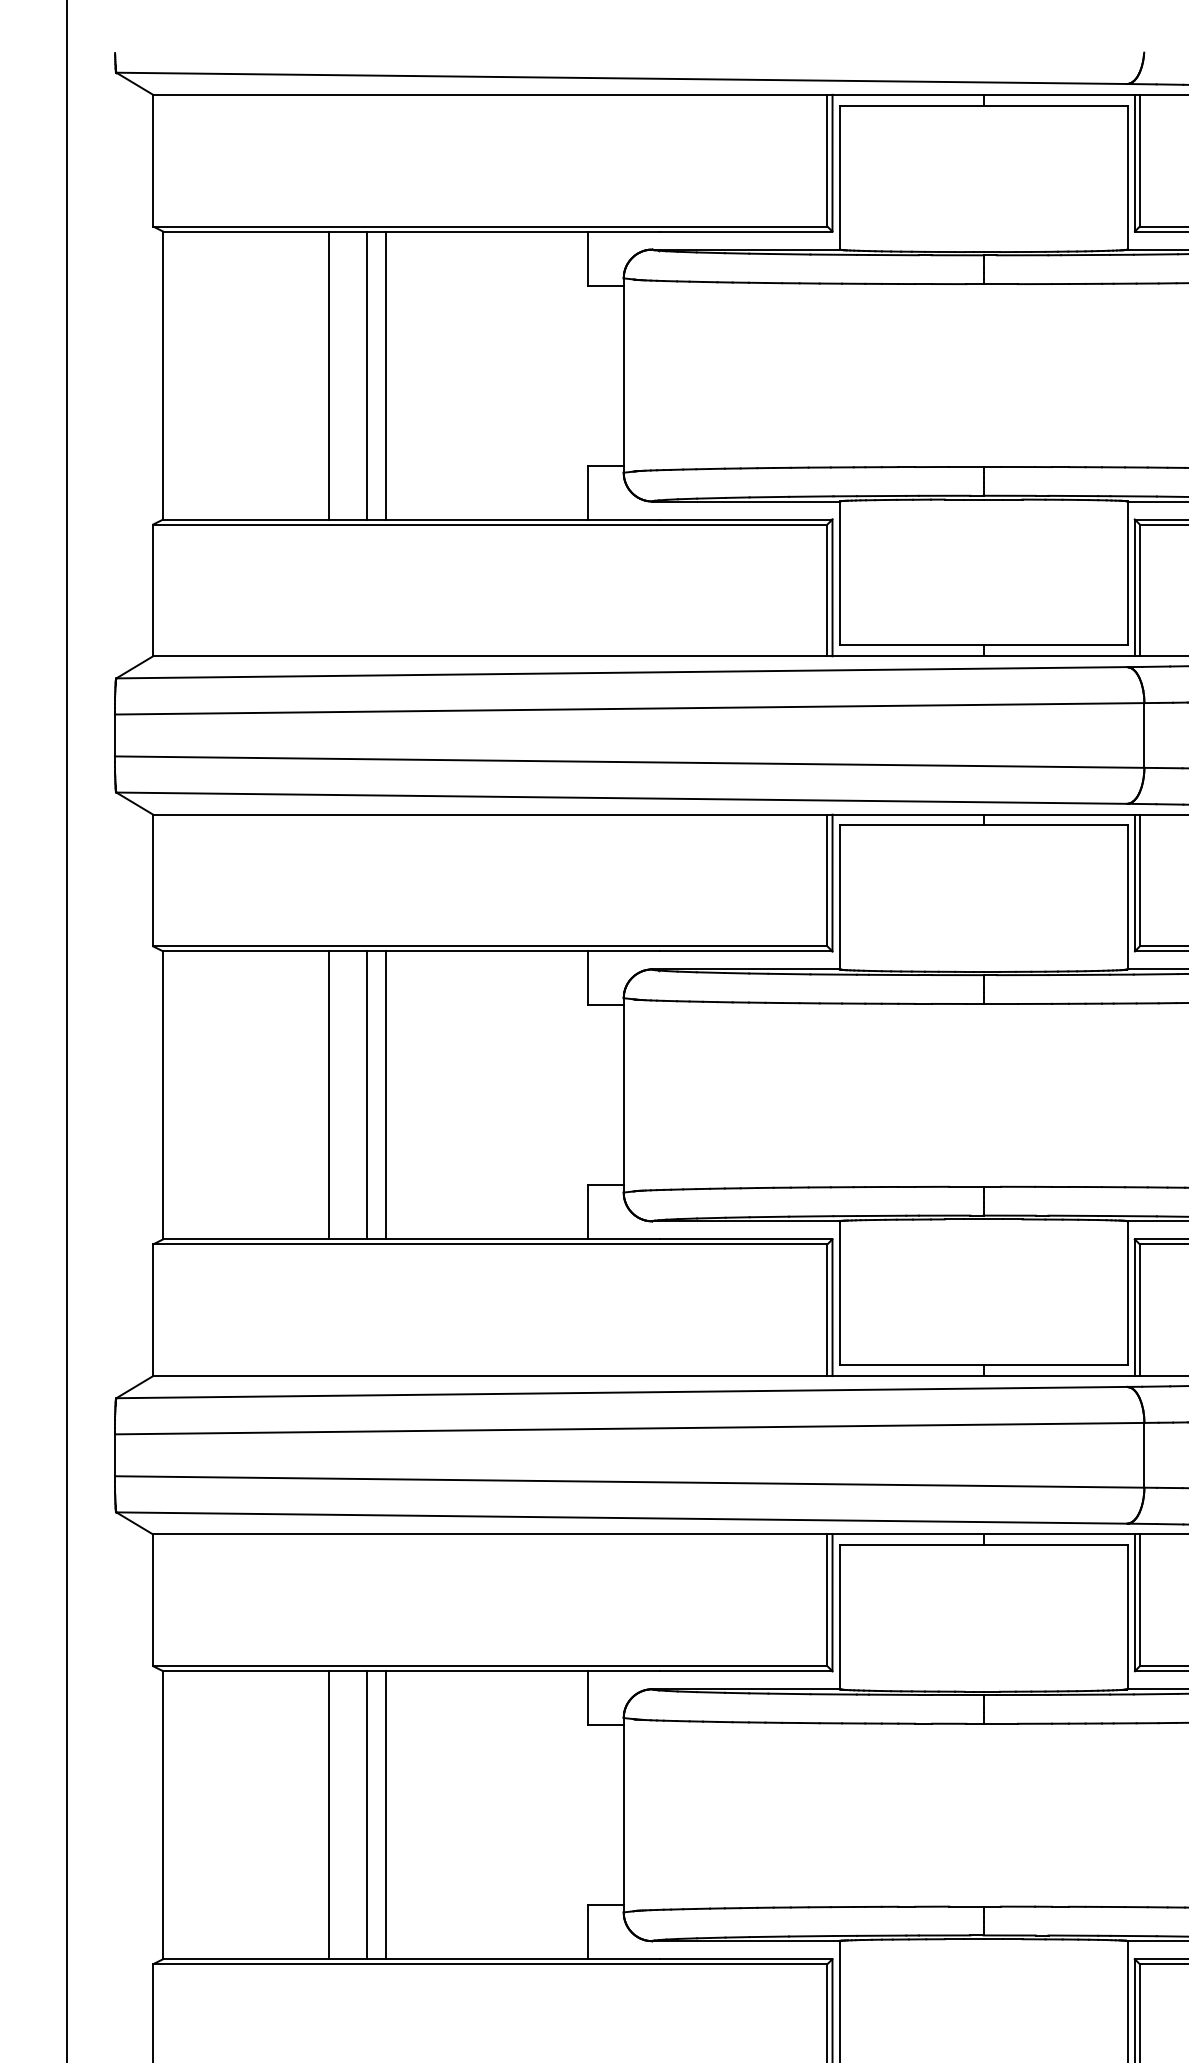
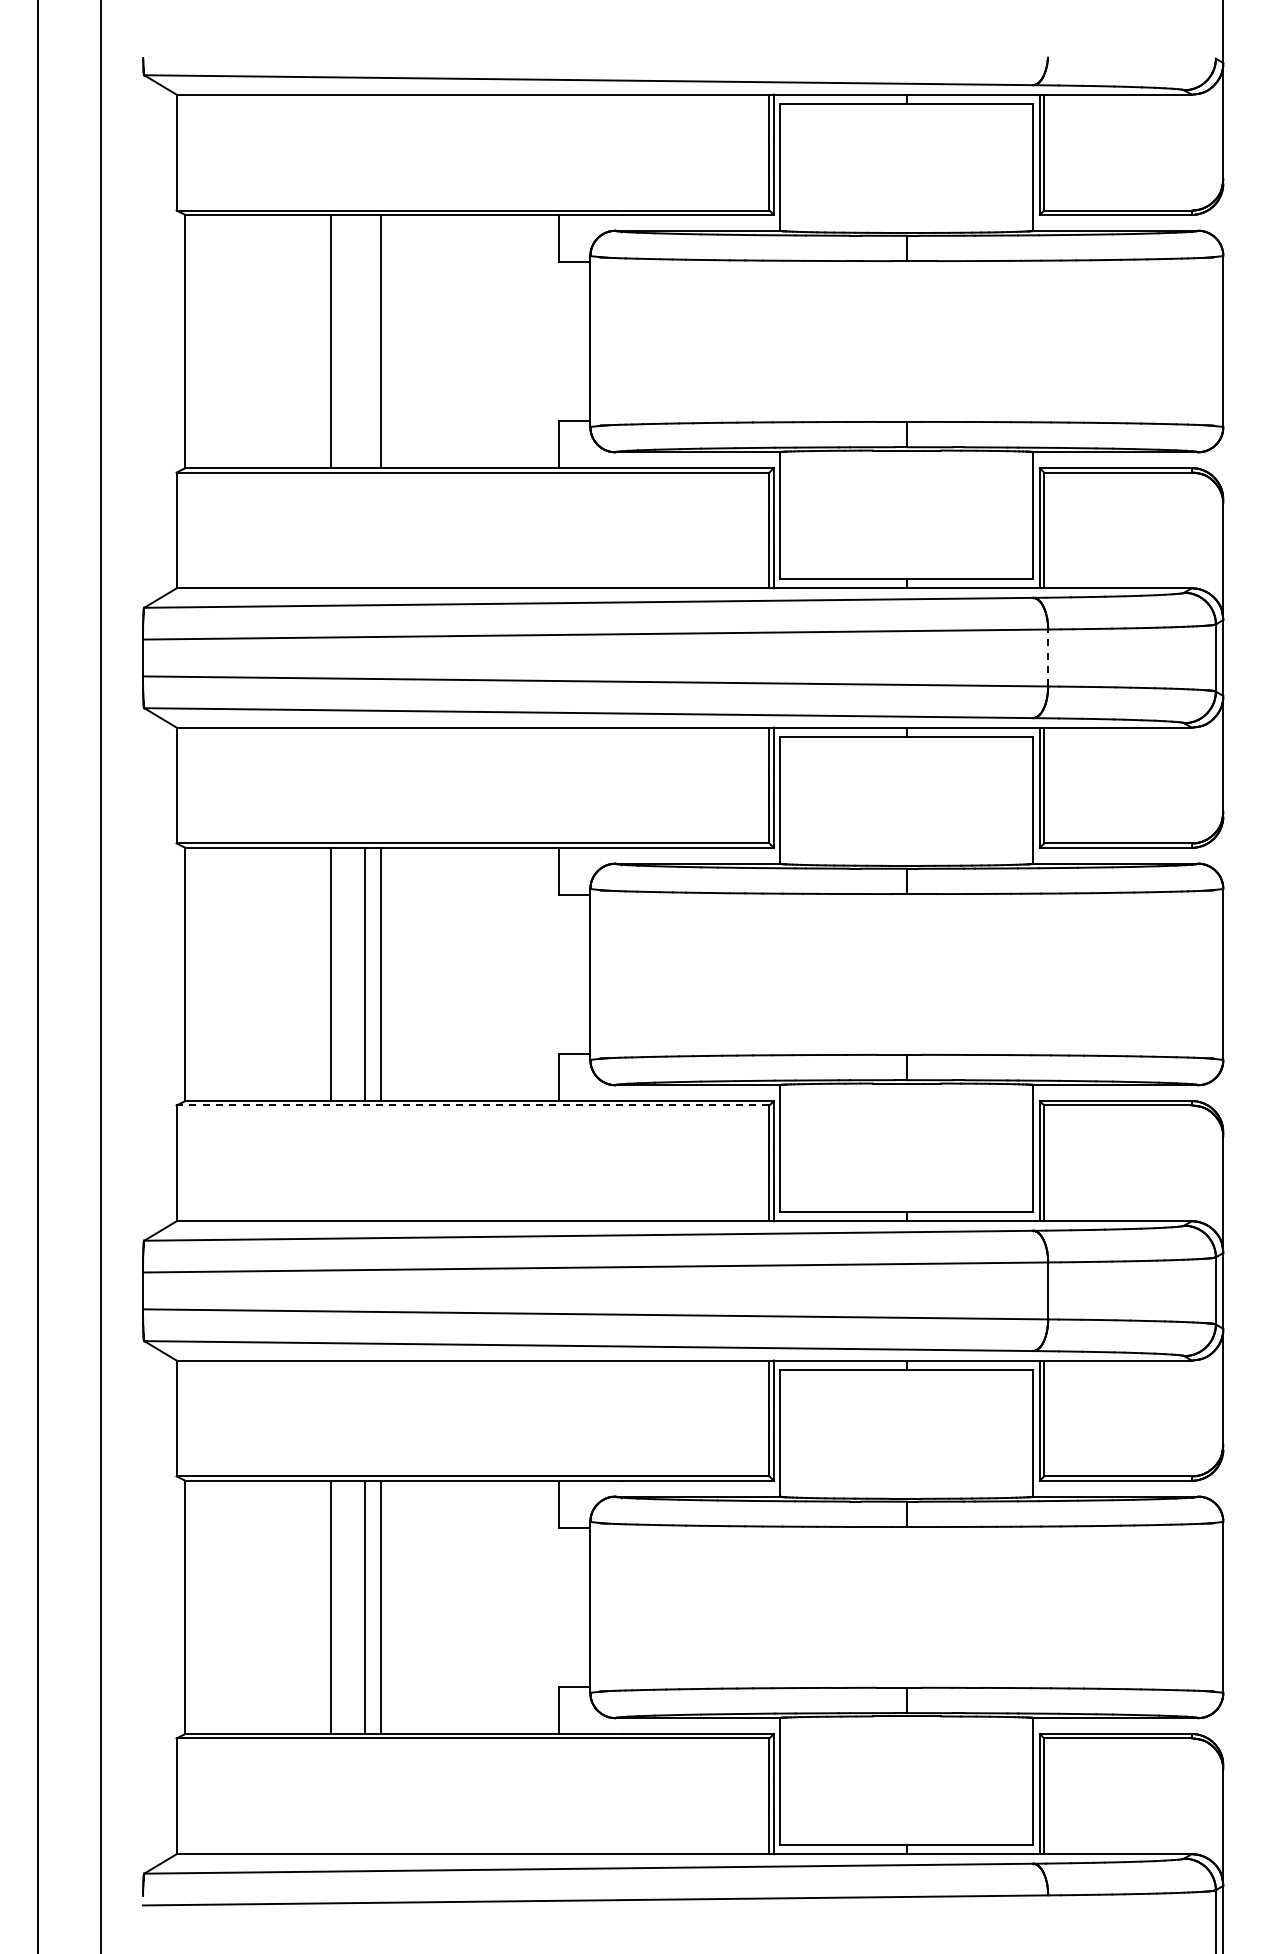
line: (366, 375) -> (364, 341), removed
line: (1144, 734) -> (1048, 657), solid -> dashed
line: (489, 1244) -> (472, 1105), solid -> dashed

